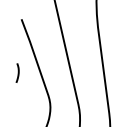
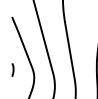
curve: (17, 72) -> (12, 69), moved

